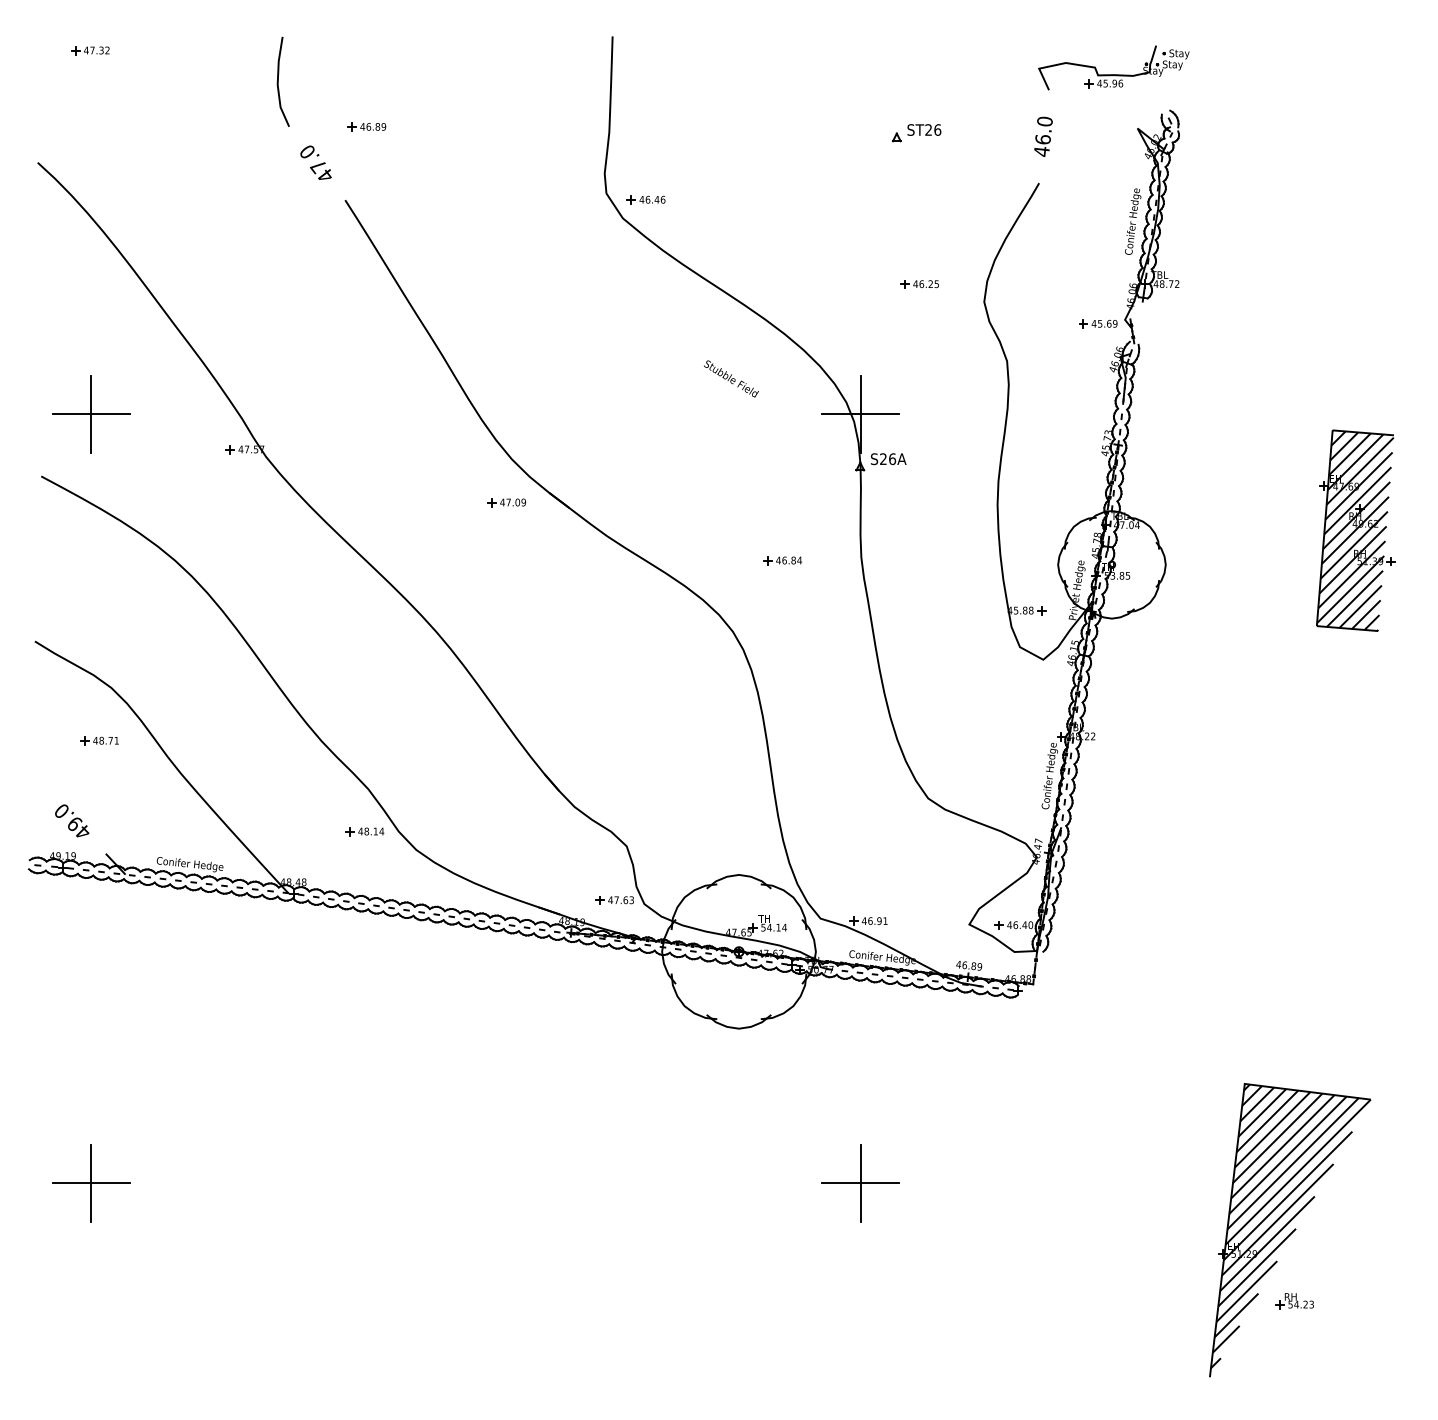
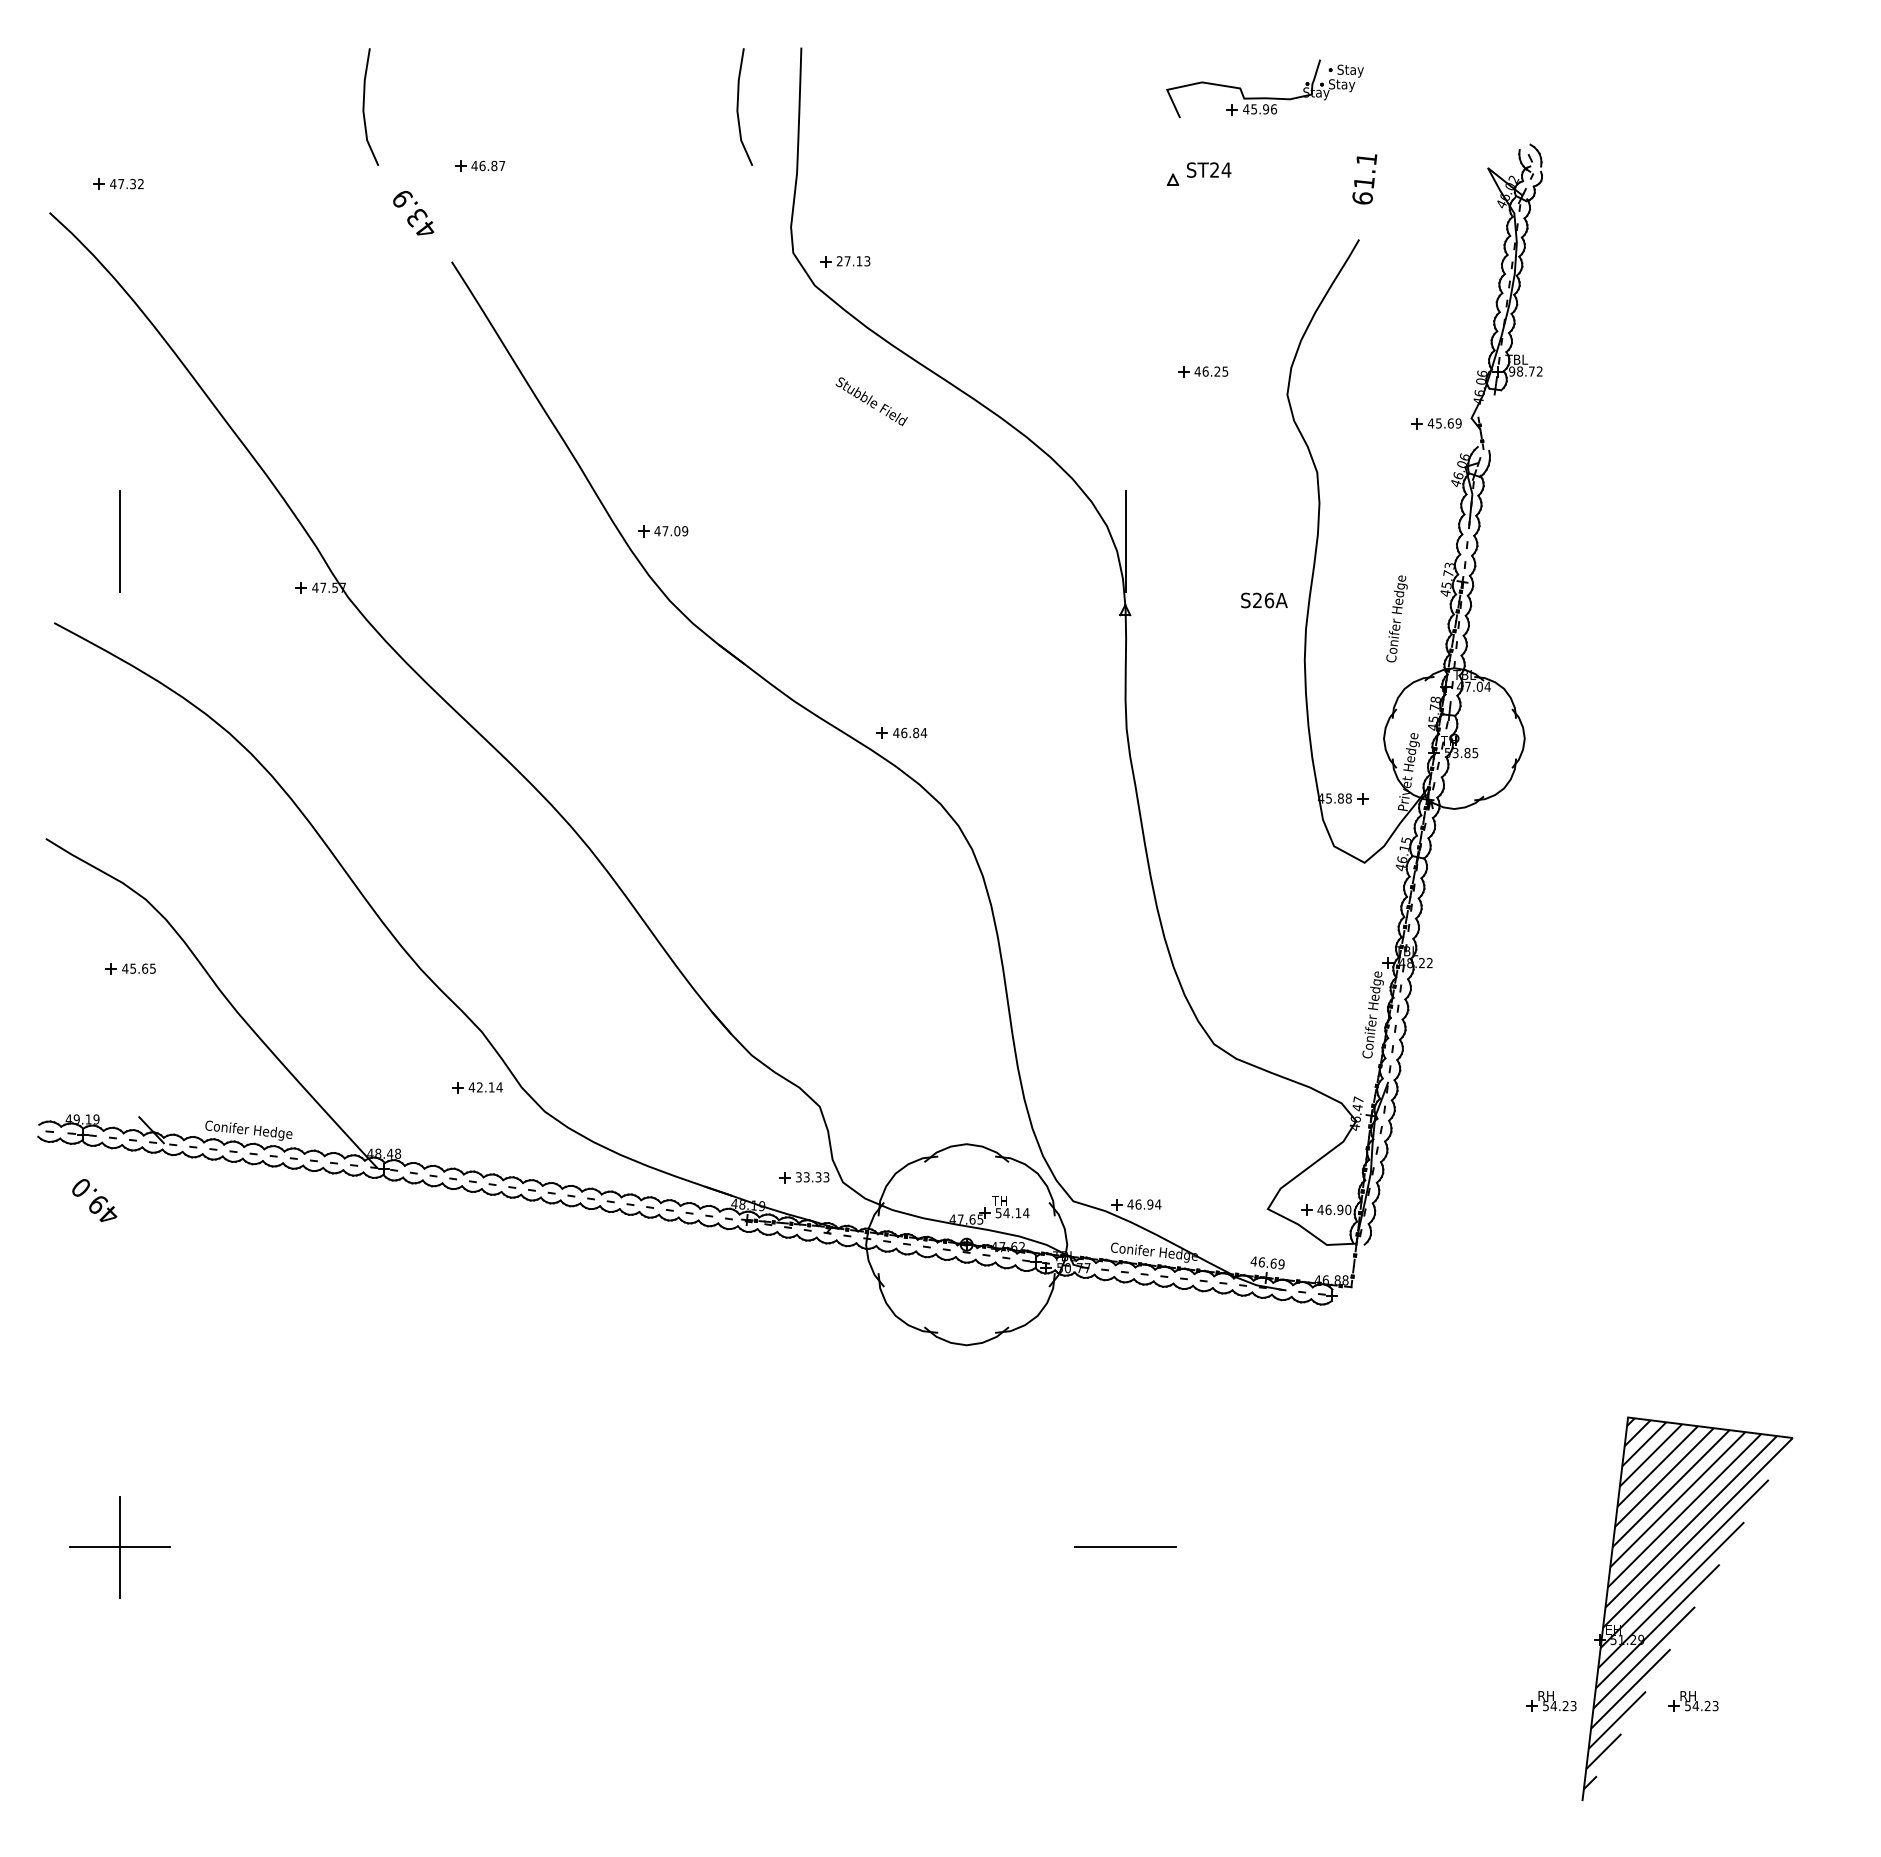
part: (90, 50) -> (118, 183), moved
part: (1113, 74) -> (1264, 97), moved
line: (564, 81) -> (738, 106), added
text: (384, 126) -> (502, 165), 46.89 -> 46.87
text: (937, 129) -> (1226, 169), ST26 -> ST24
text: (1043, 136) -> (1364, 178), 46.0 -> 61.1
text: (313, 160) -> (410, 209), 47.0 -> 43.9
text: (652, 199) -> (853, 261), 46.46 -> 27.13
text: (1132, 221) -> (1396, 618), moved
text: (1155, 284) -> (1511, 371), 48.72 -> 98.72
text: (731, 378) -> (871, 401), moved
line: (91, 414) -> (119, 541), removed
line: (860, 414) -> (1125, 541), removed
text: (888, 459) -> (1264, 600), moved
part: (507, 502) -> (663, 531), moved
part: (1355, 531) -> (1773, 694), removed
part: (782, 560) -> (901, 732), moved
text: (108, 740) -> (142, 968), 48.71 -> 45.65
text: (72, 820) -> (94, 1200), moved
text: (366, 831) -> (479, 1087), 48.14 -> 42.14
text: (618, 900) -> (808, 1177), 47.63 -> 33.33
text: (885, 921) -> (1158, 1204), 46.91 -> 46.94
text: (1024, 924) -> (1340, 1209), 46.40 -> 46.90
text: (973, 966) -> (1273, 1263), 46.89 -> 46.69
line: (860, 1183) -> (1125, 1547), removed
part: (1186, 1301) -> (1551, 1701), added

